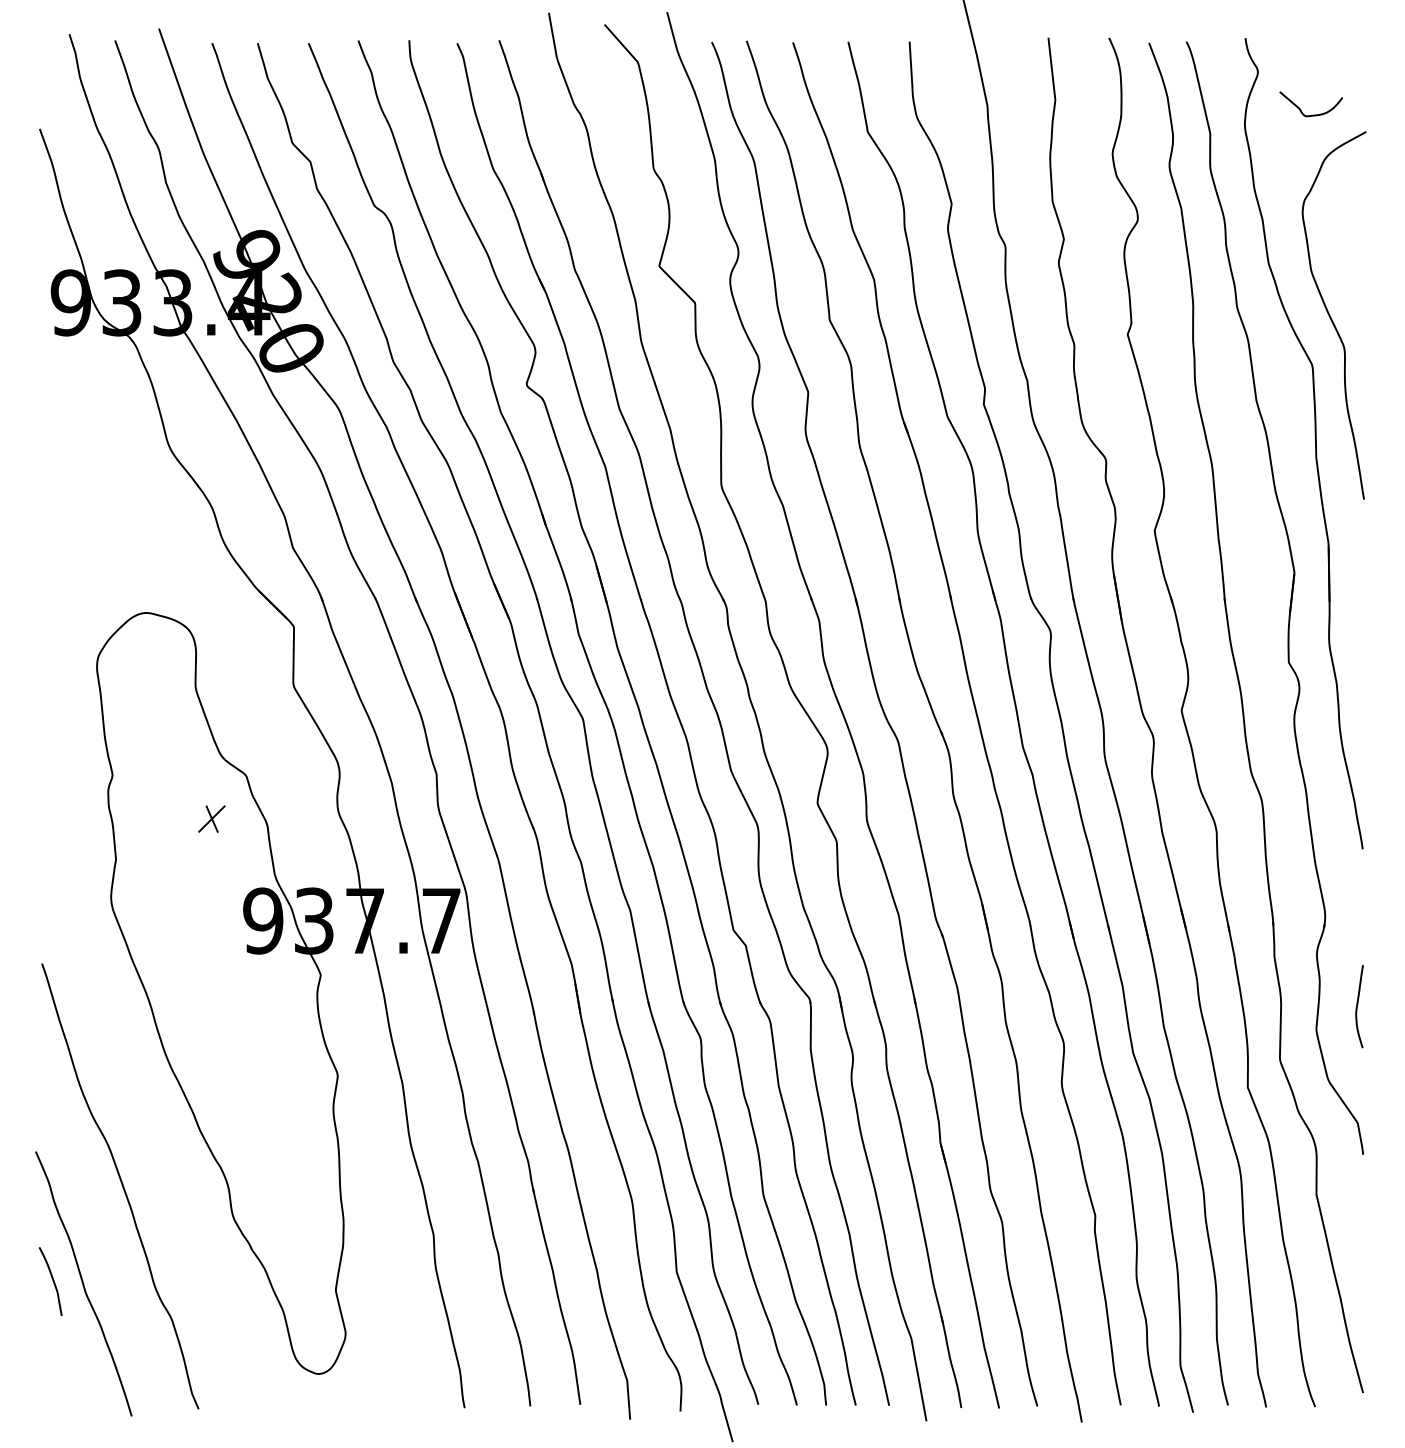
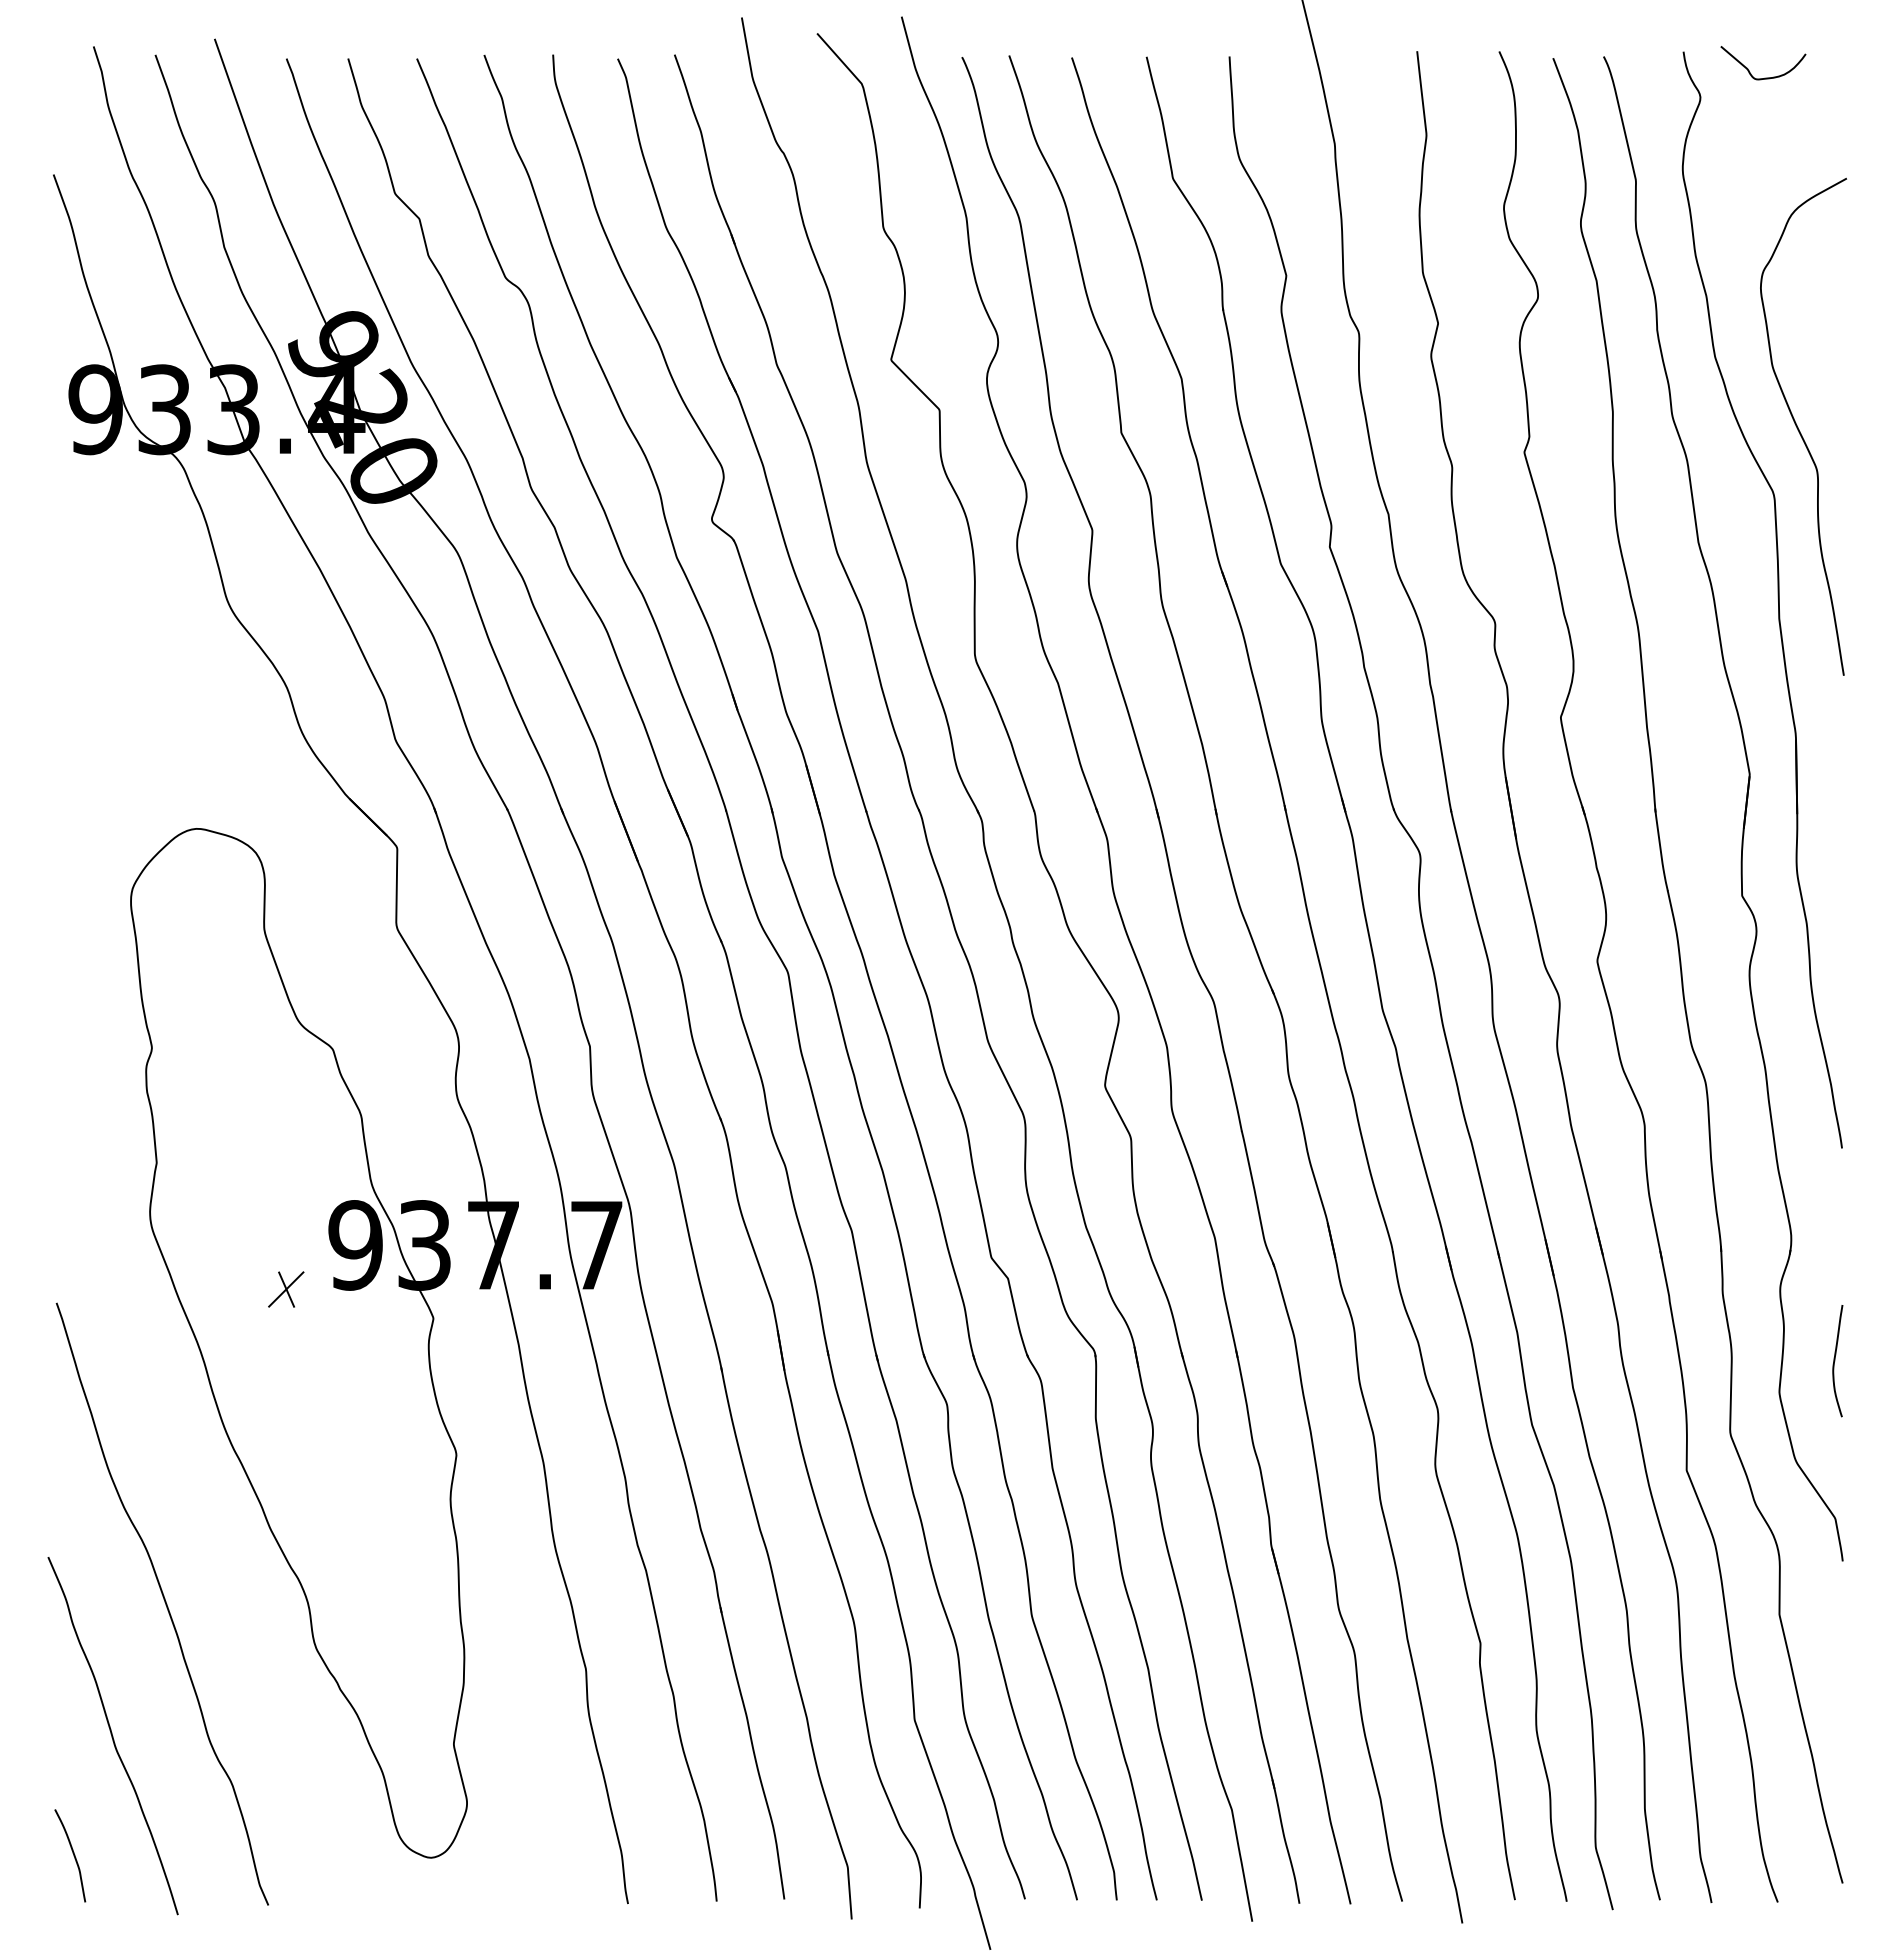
curve: (1312, 114) -> (1764, 77), moved
part: (212, 819) -> (286, 1289), moved
curve: (52, 1279) -> (72, 1853), moved

